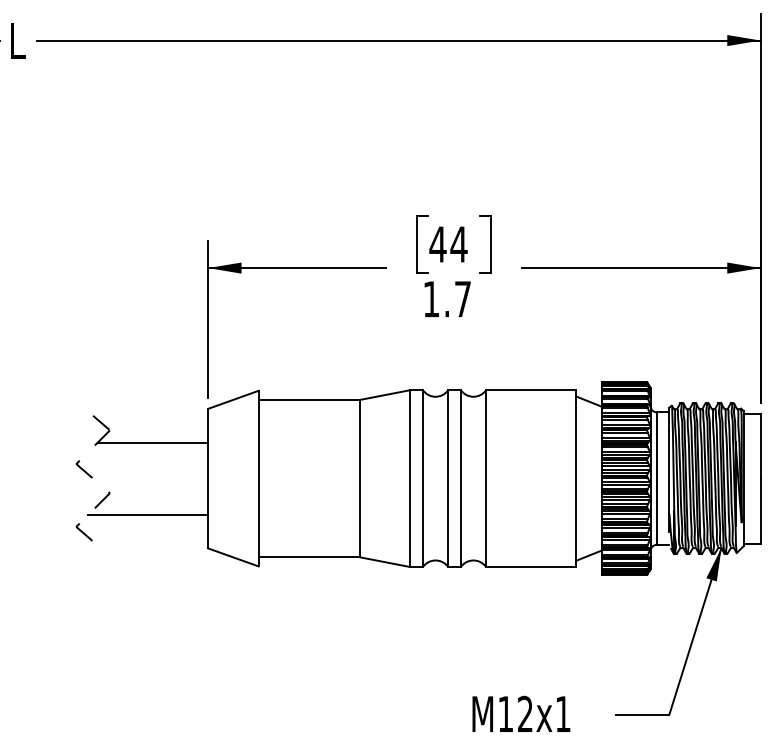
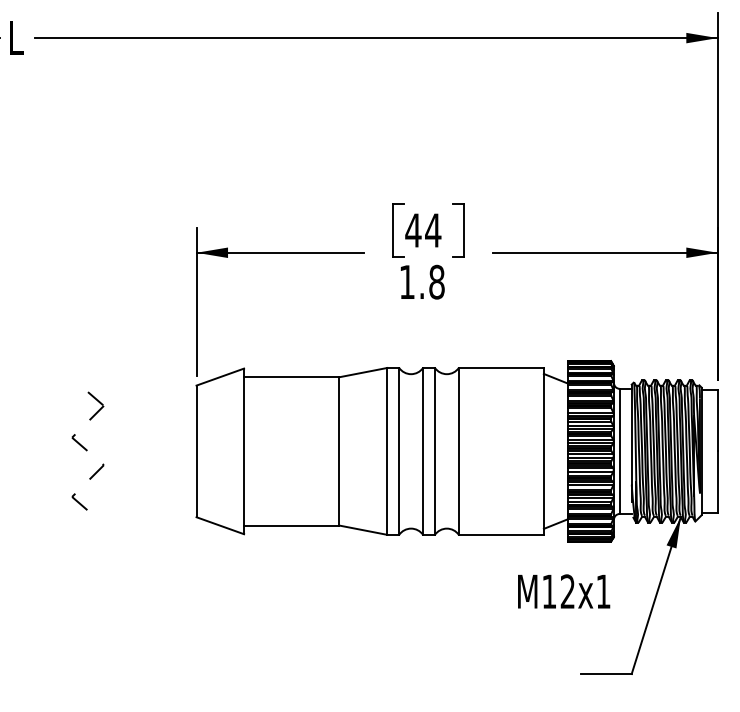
text: (462, 298) -> (436, 281), 1.7 -> 1.8
line: (152, 442) -> (144, 417), removed
line: (147, 514) -> (139, 485), removed
text: (521, 714) -> (564, 591), moved

